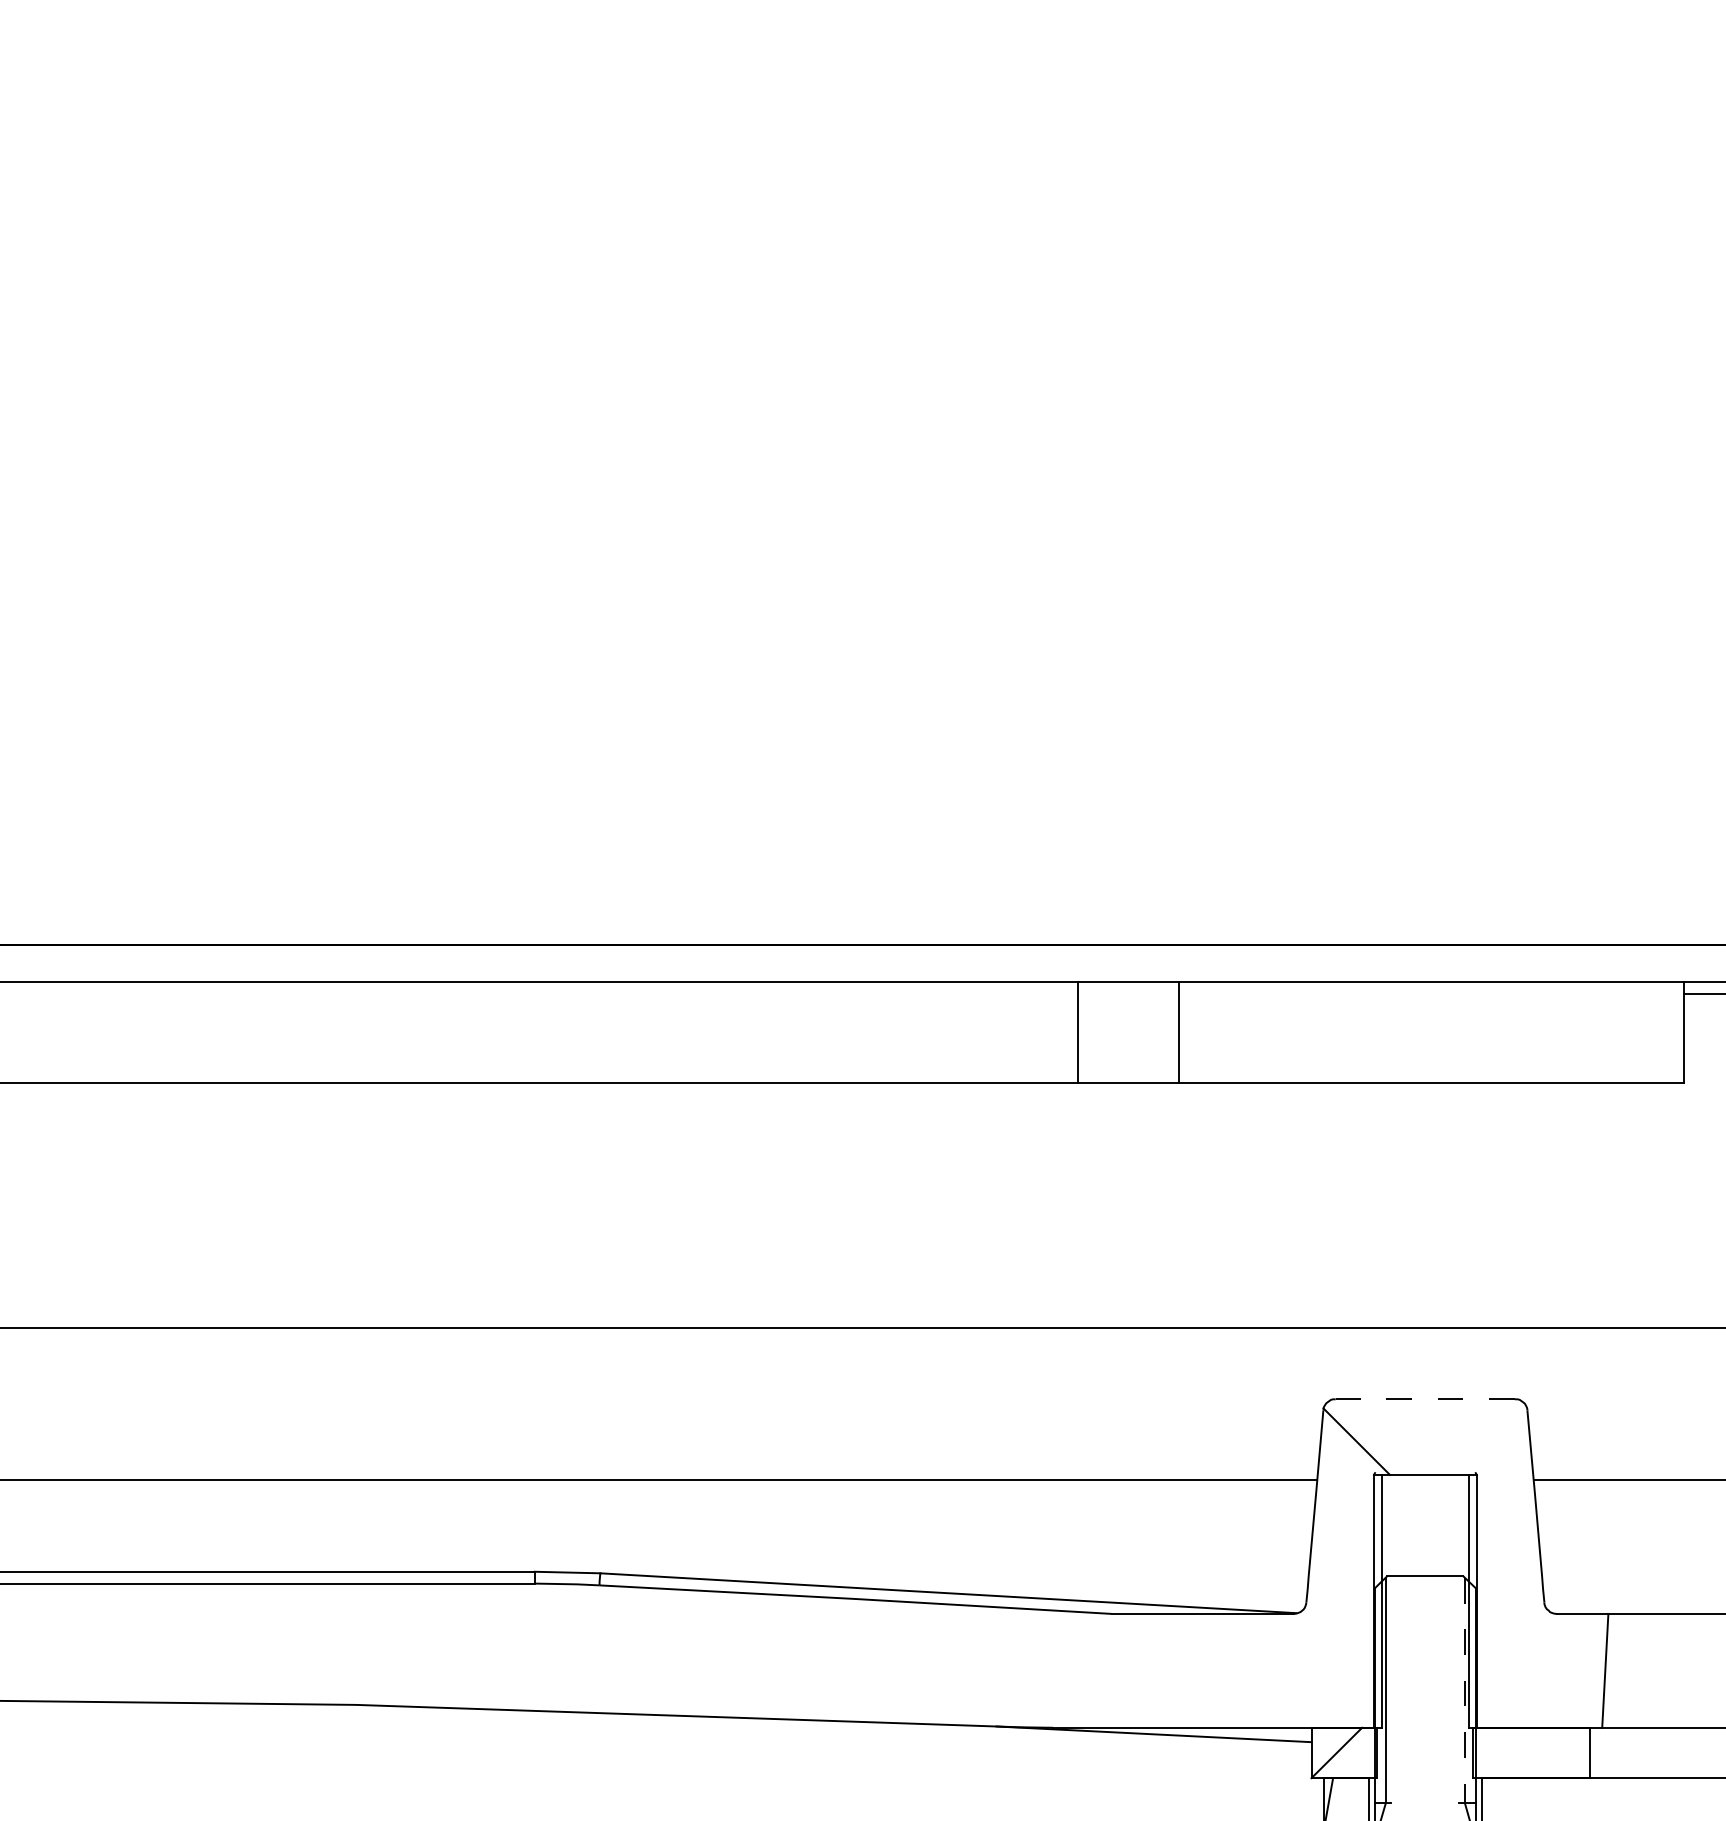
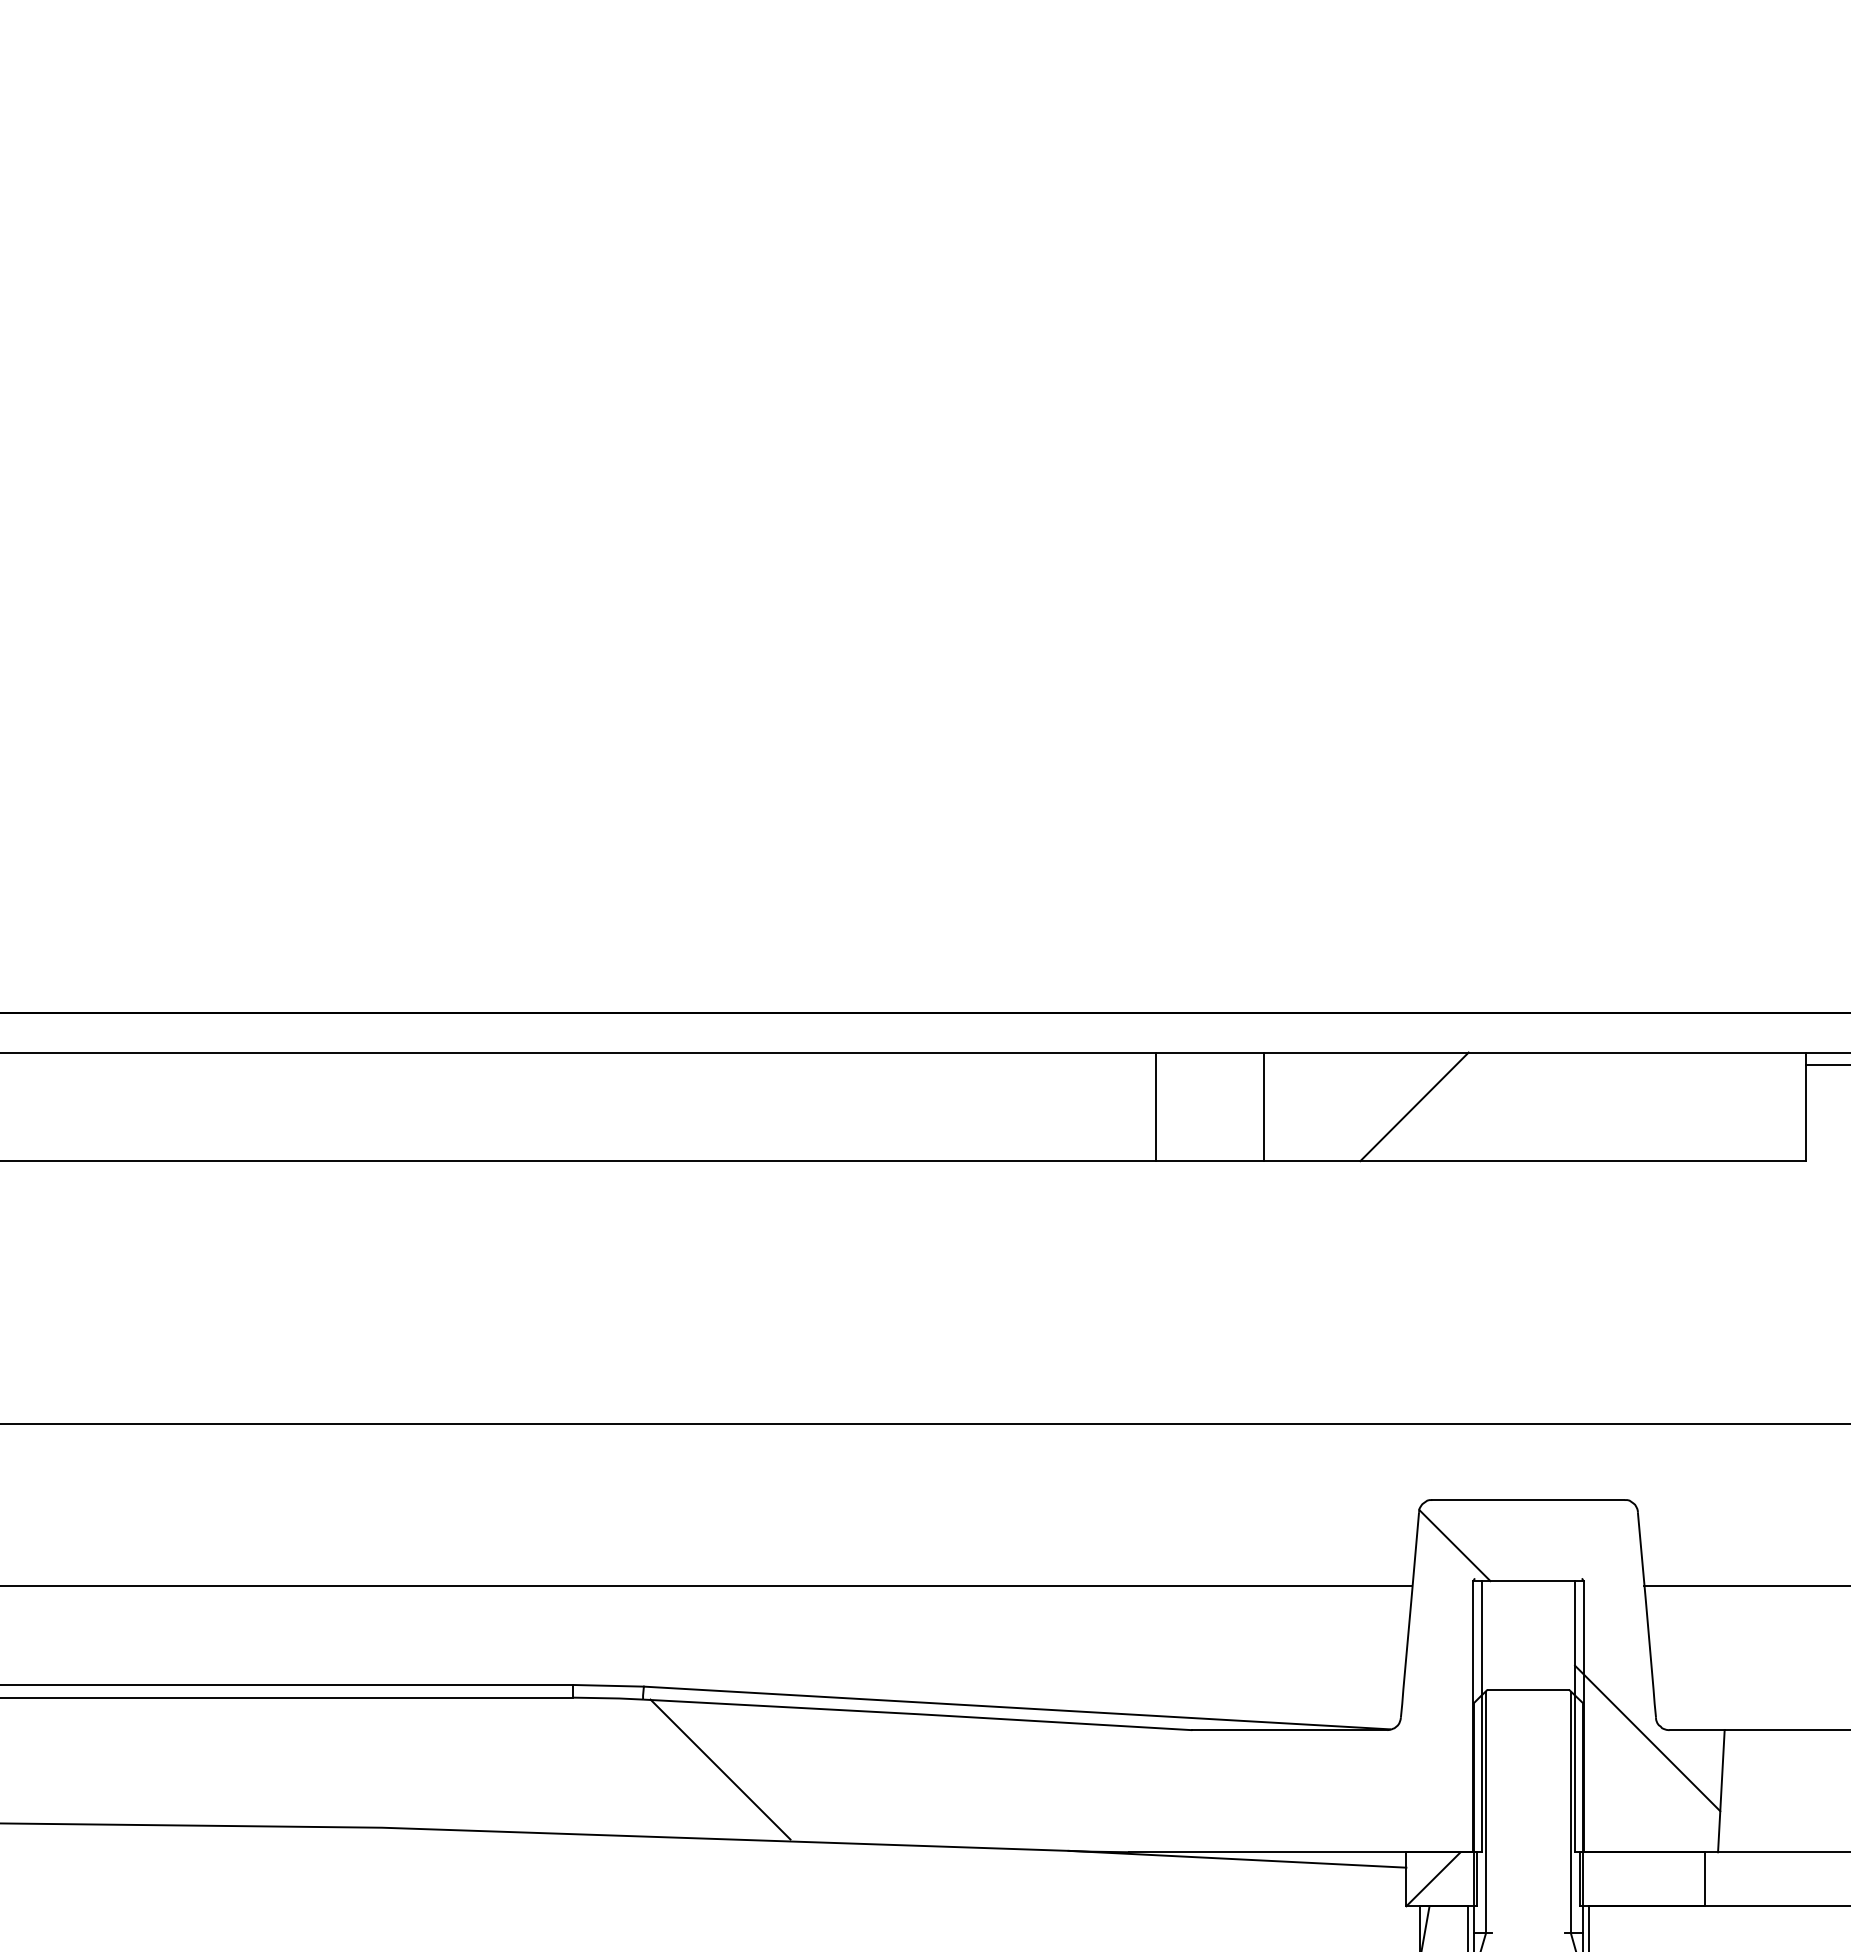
line: (1319, 1032) -> (1414, 1106), added
line: (1424, 1399) -> (1527, 1500), dashed -> solid
line: (1536, 1621) -> (1647, 1738), added
line: (671, 1650) -> (720, 1769), added
line: (1464, 1690) -> (1570, 1812), dashed -> solid

